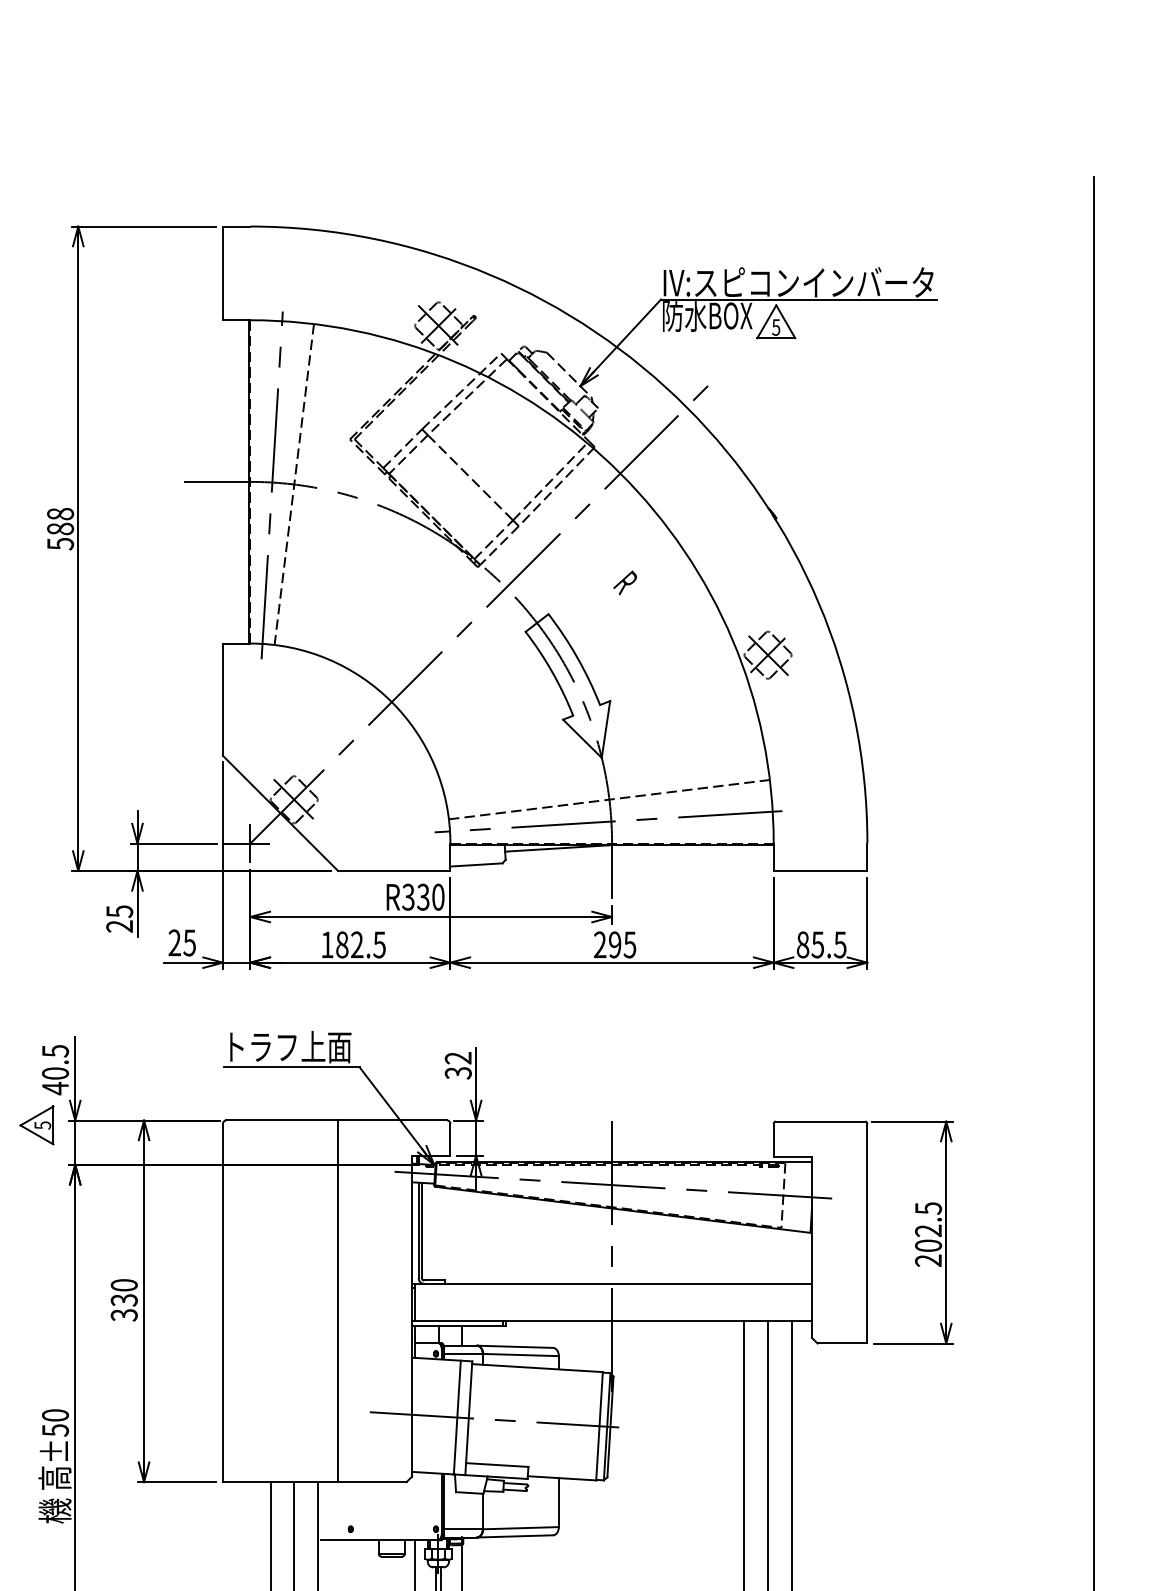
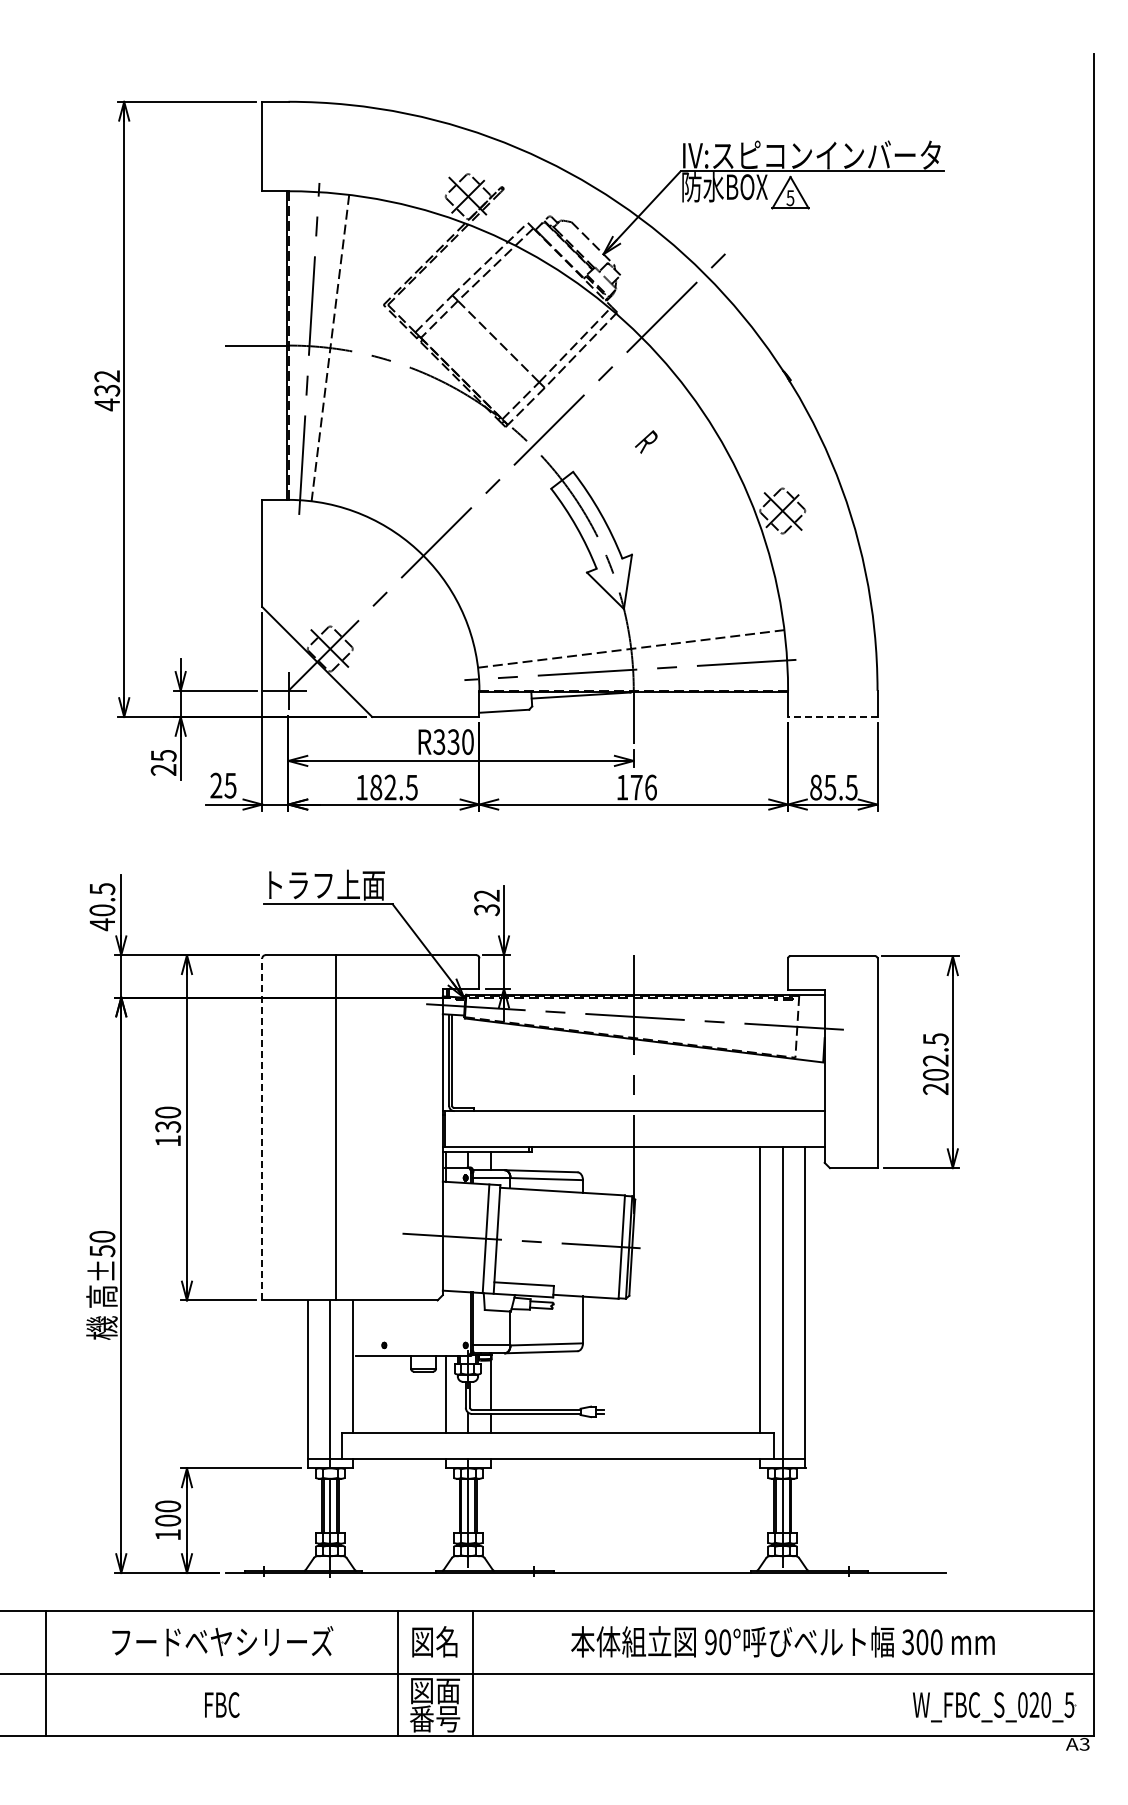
text: (60, 528) -> (107, 390), 588 -> 432
line: (820, 870) -> (832, 716), solid -> dashed
text: (614, 944) -> (636, 787), 295 -> 176
part: (36, 1124) -> (84, 959), removed
line: (338, 1300) -> (336, 1127), moved
line: (223, 1302) -> (262, 1128), solid -> dashed
text: (124, 1315) -> (168, 1141), 330 -> 130

